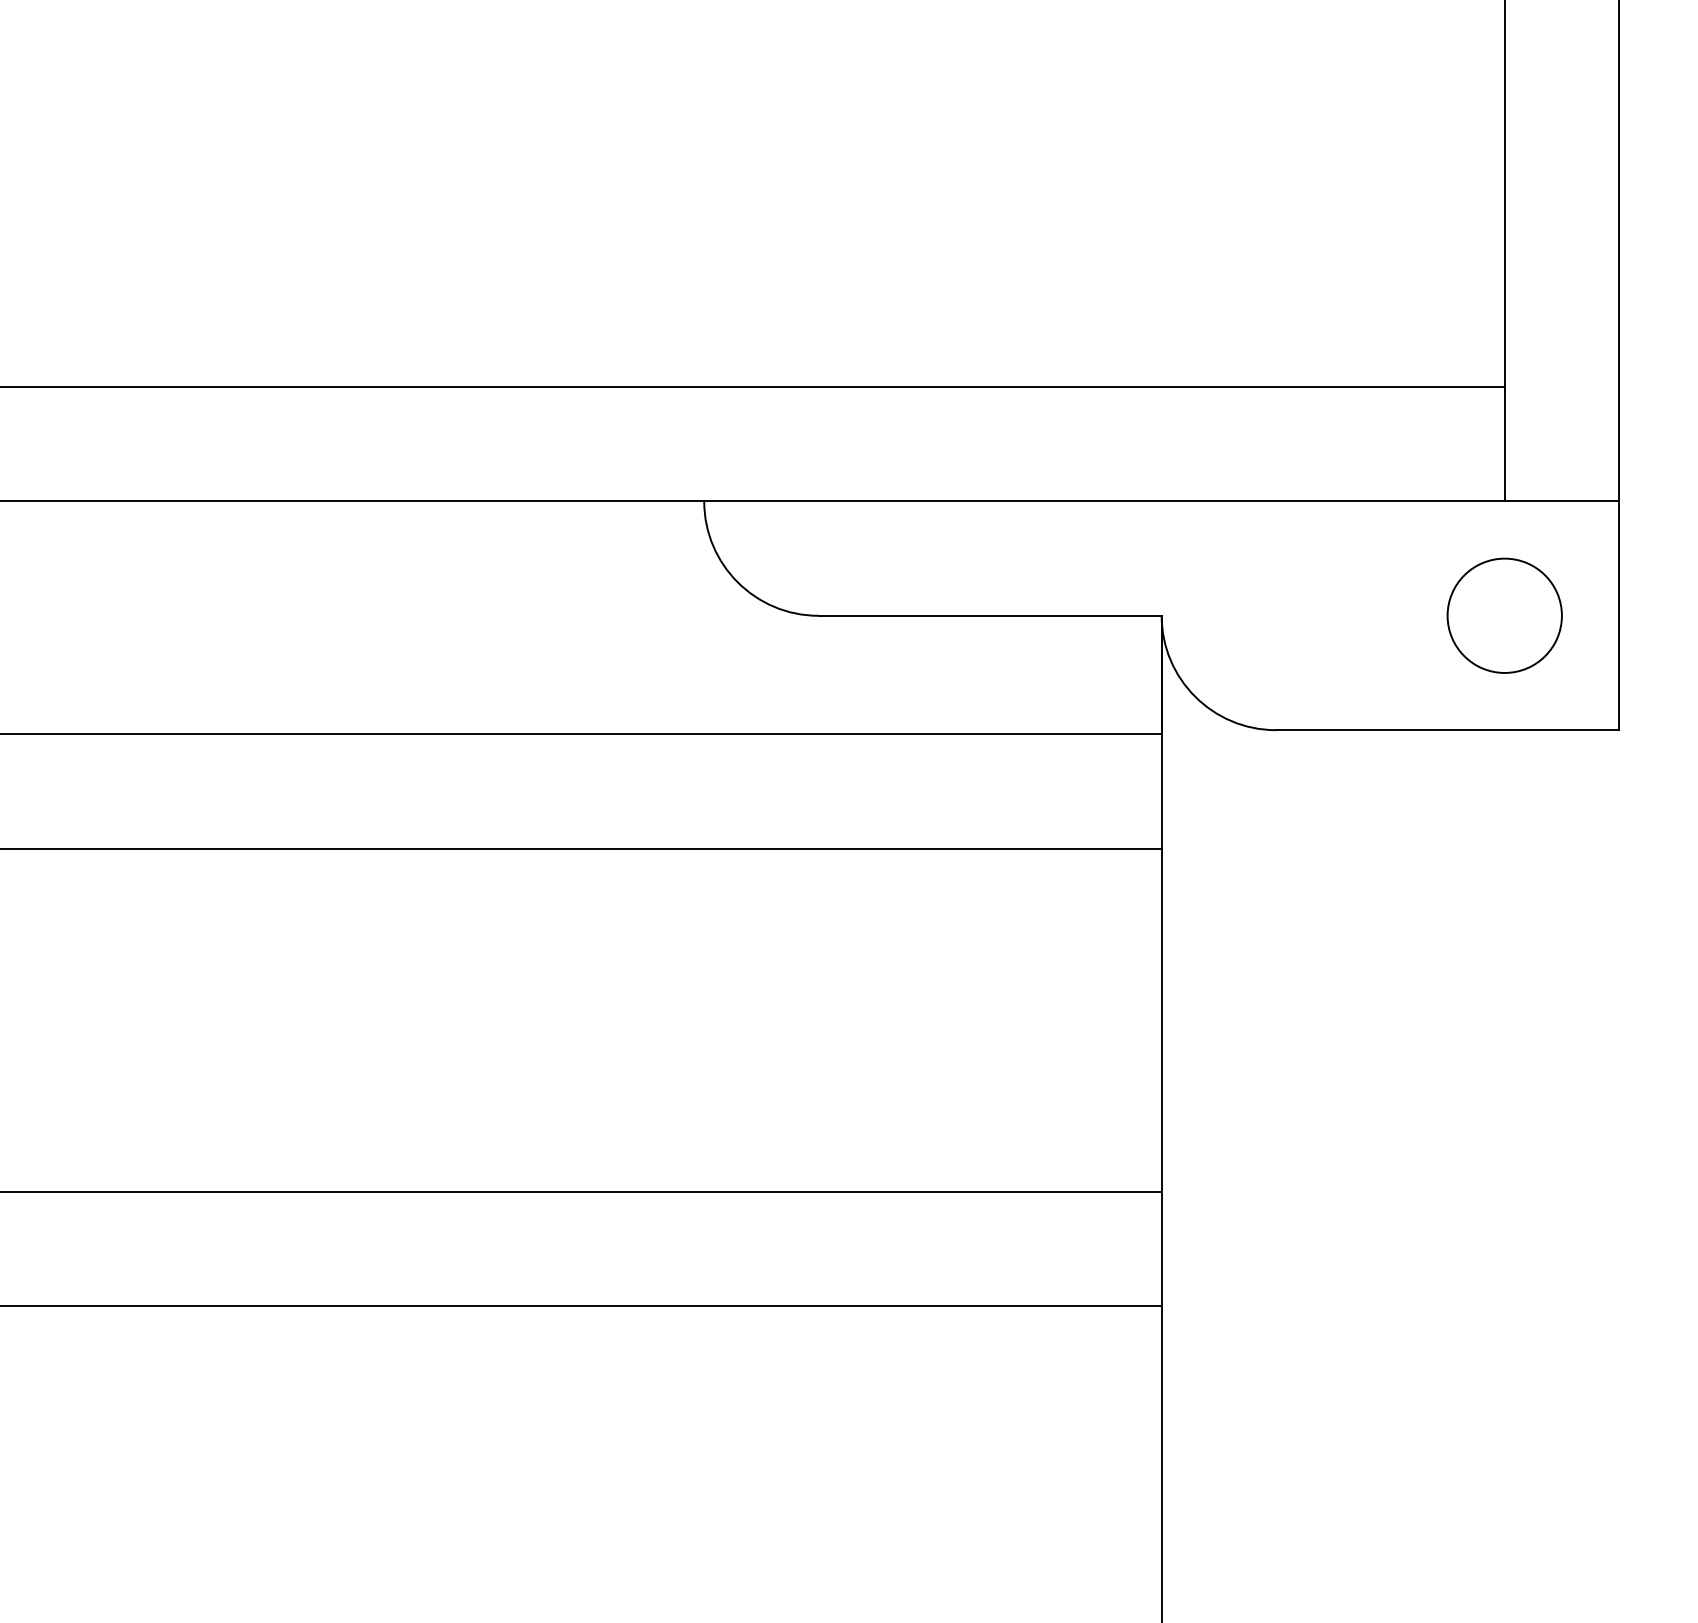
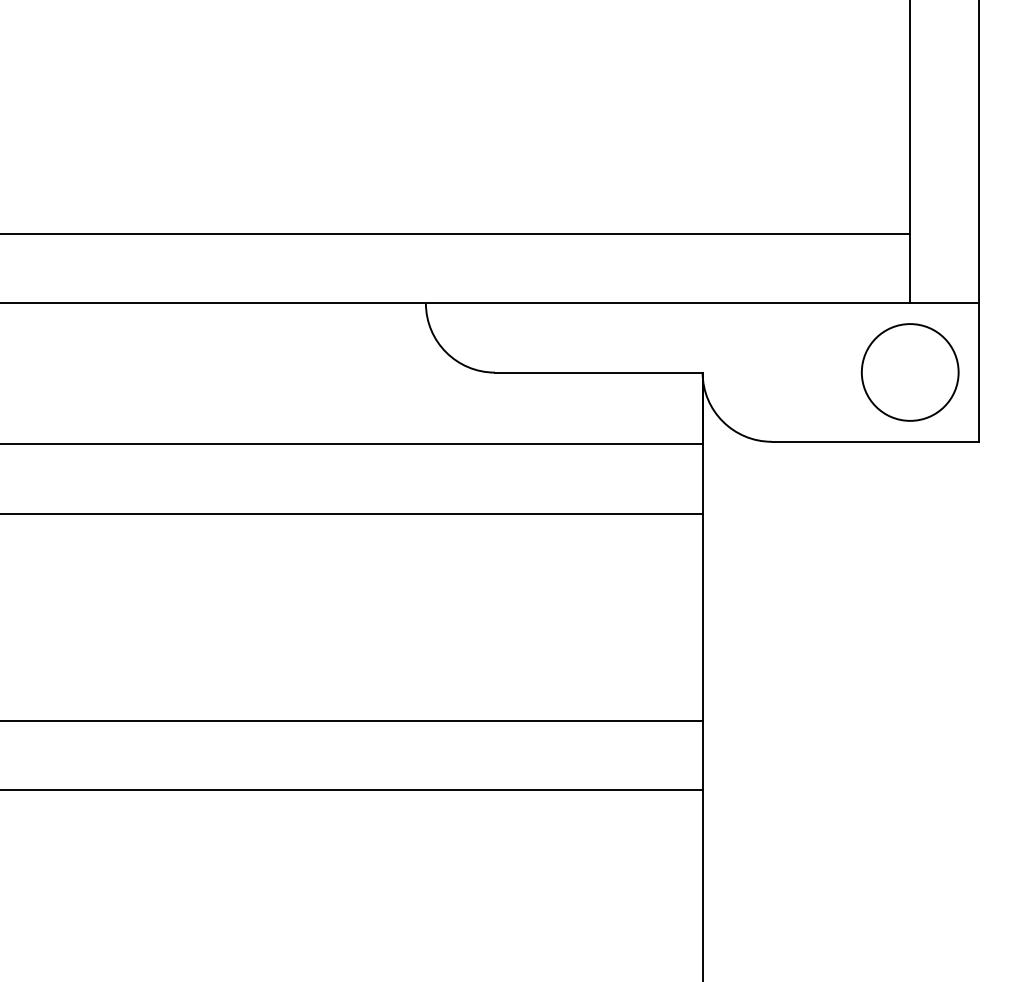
circle: (1503, 615) -> (909, 372), size x1.4

